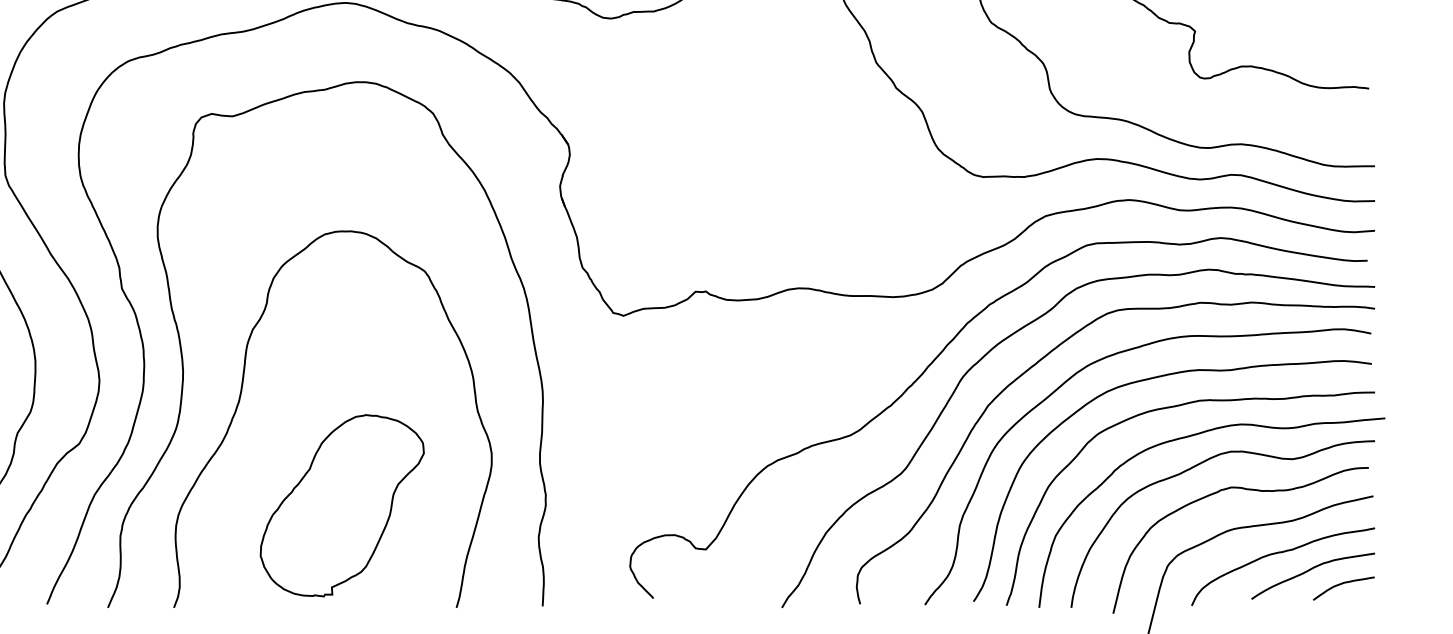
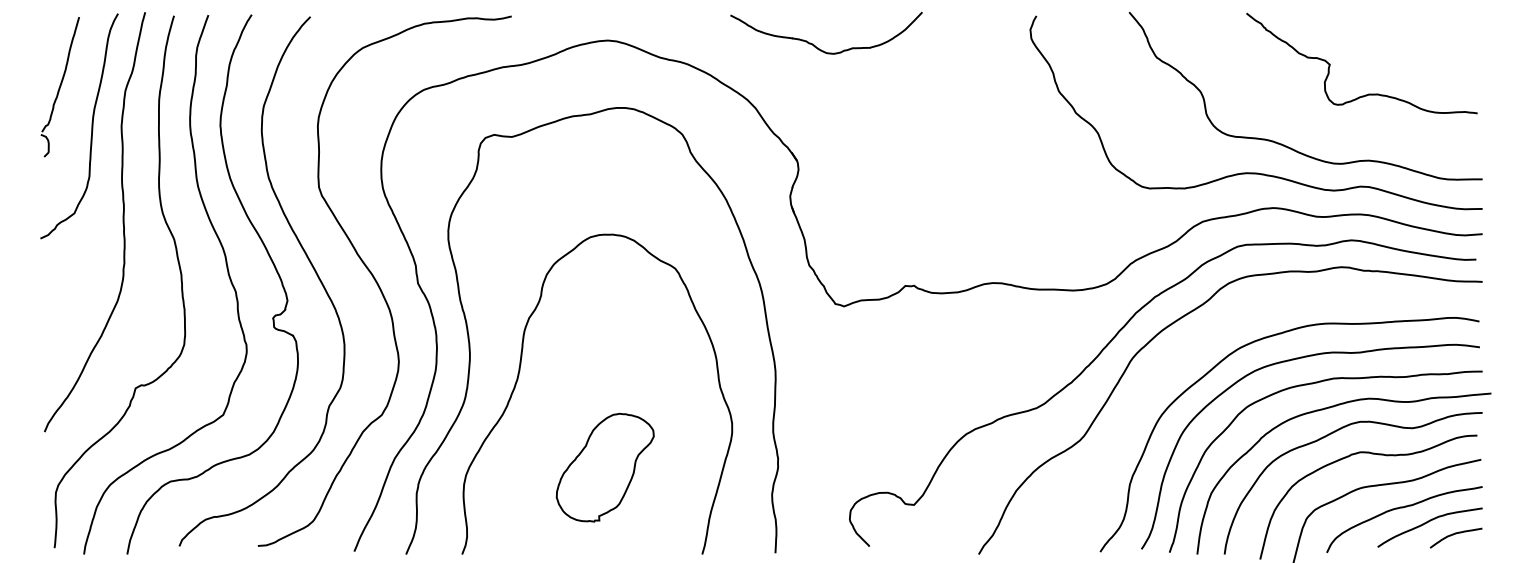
curve: (1040, 361) -> (1198, 345), removed
part: (342, 505) -> (605, 467), size x0.7

